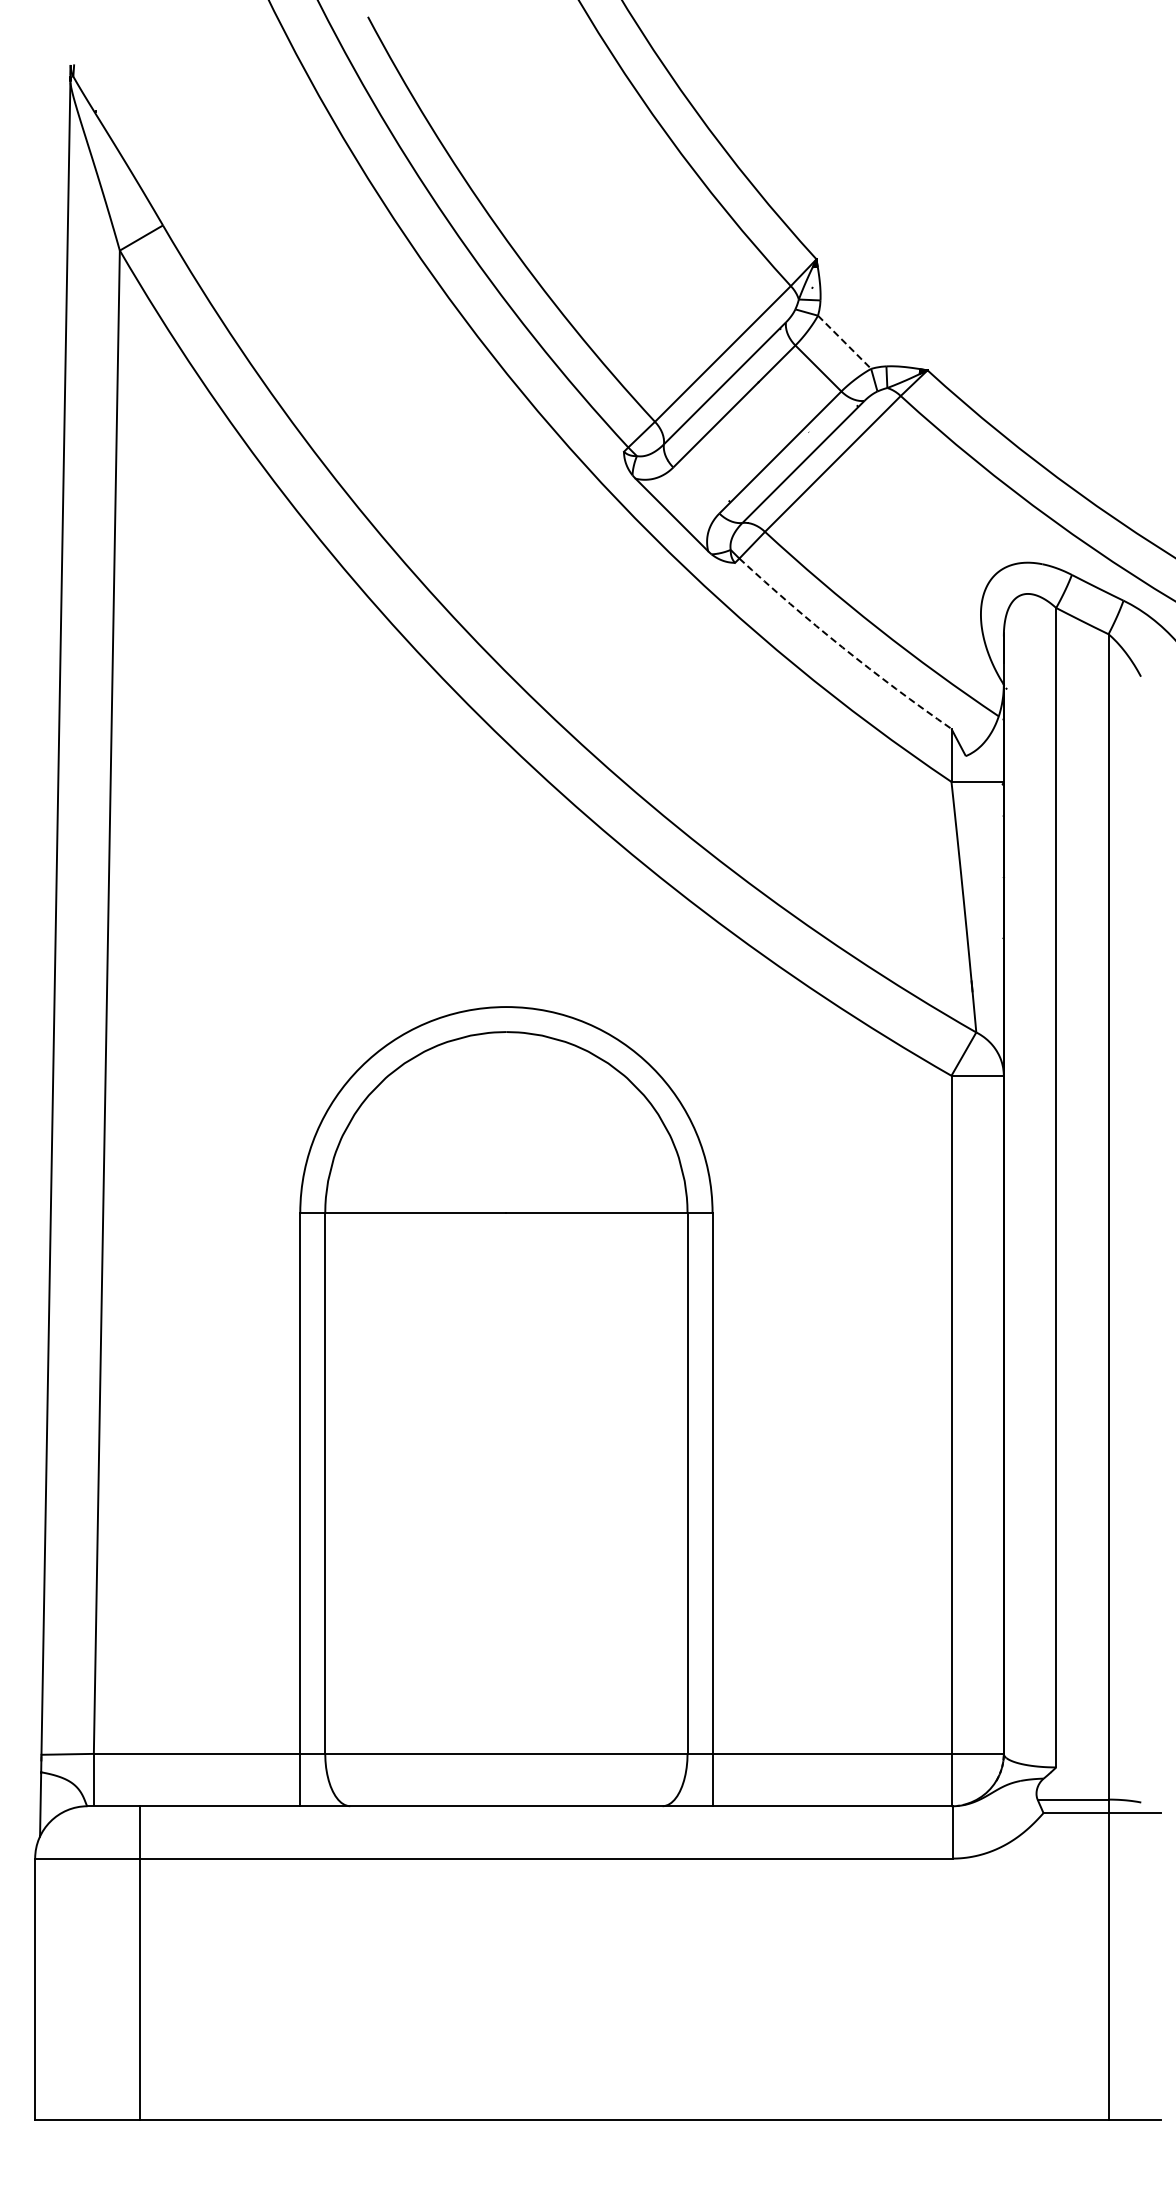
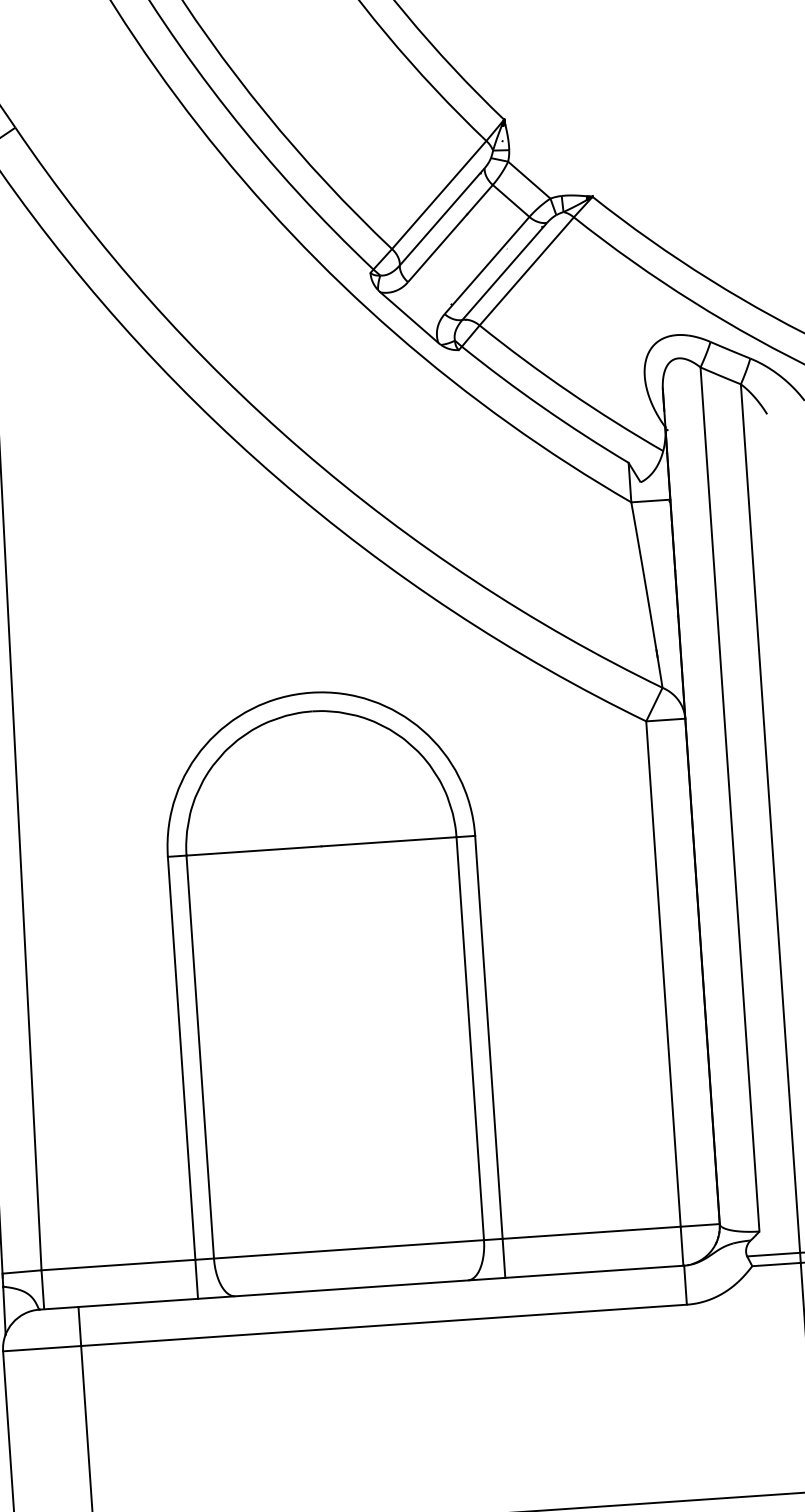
line: (844, 342) -> (529, 180), dashed -> solid
arc: (842, 647) -> (543, 407), dashed -> solid

